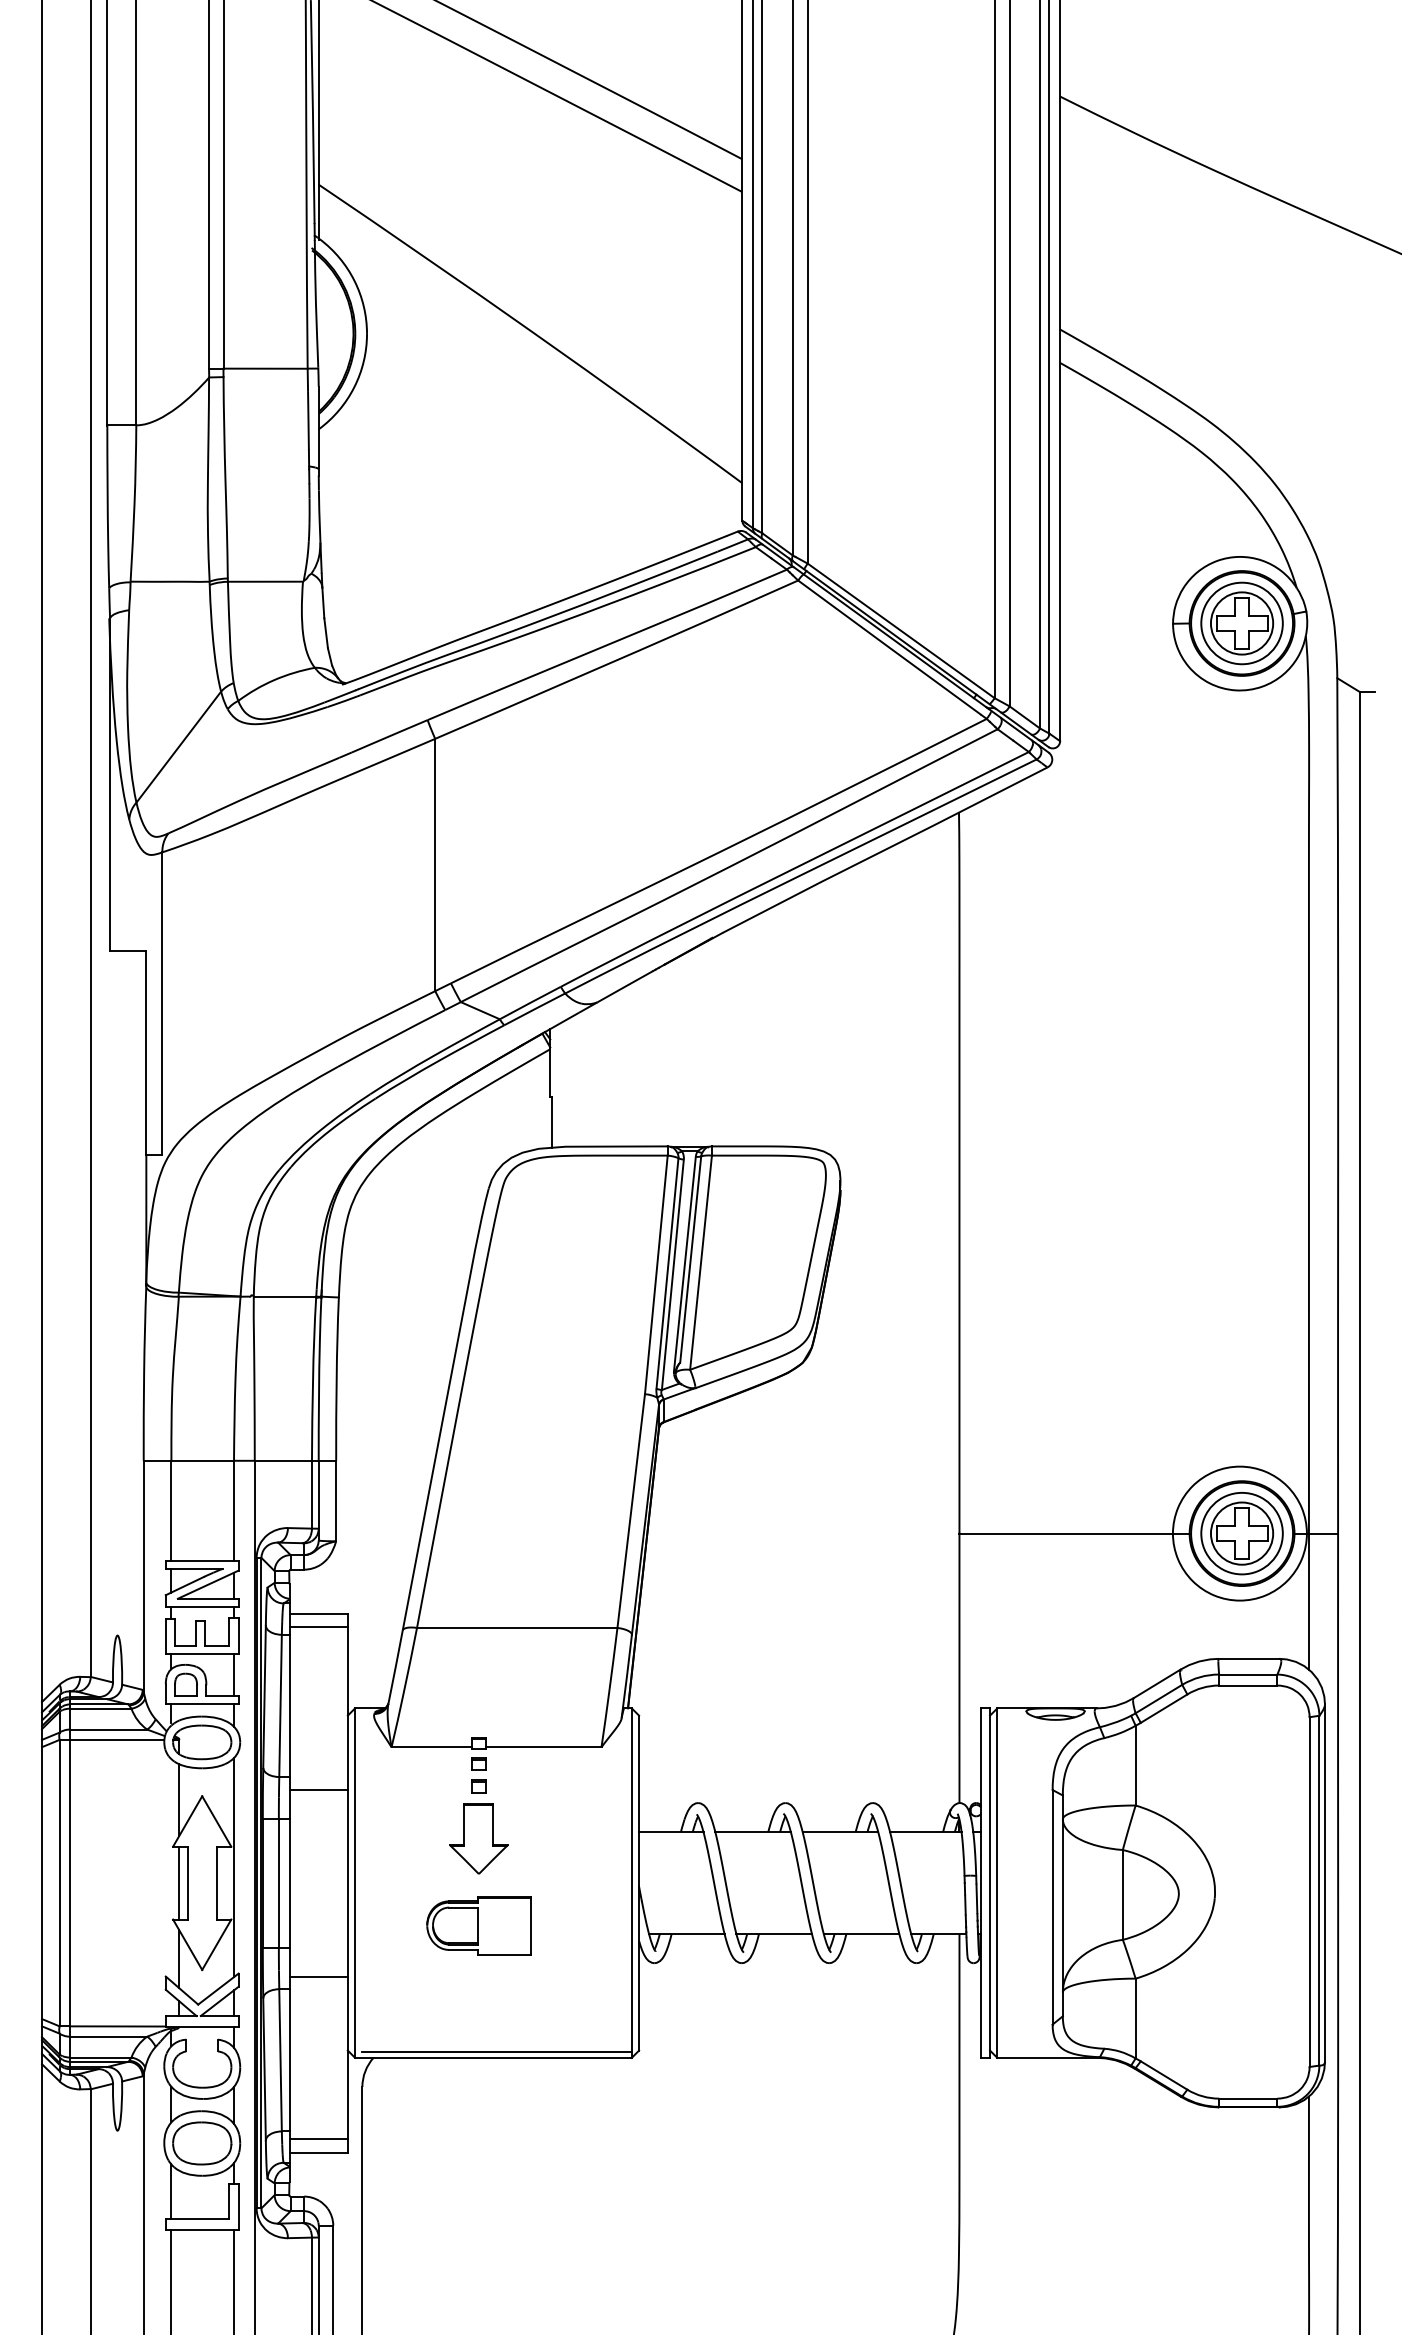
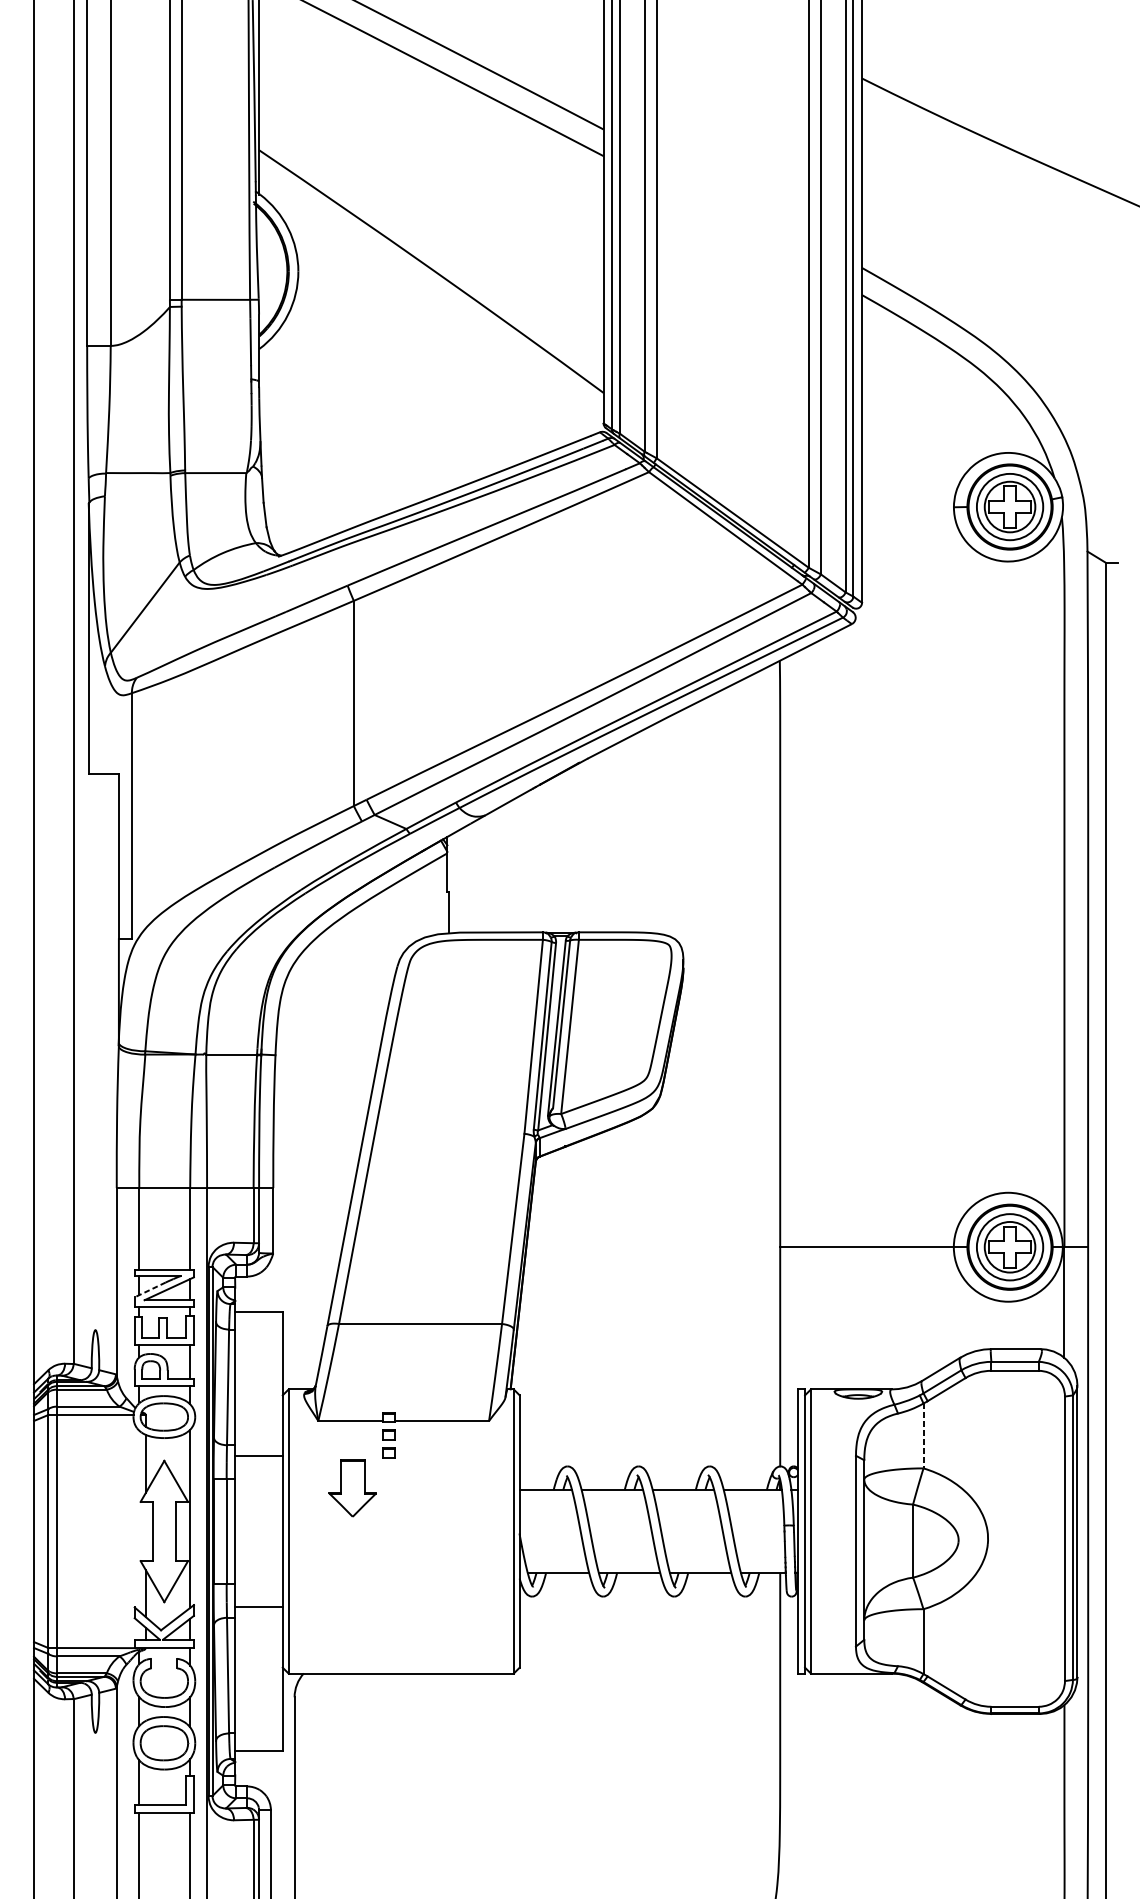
line: (184, 1586) -> (149, 1290), solid -> dashed
line: (318, 1627) -> (258, 1323), removed
line: (1135, 1765) -> (923, 1435), solid -> dashed
part: (478, 1838) -> (352, 1487), moved
line: (179, 1882) -> (145, 1531), removed
part: (478, 1925) -> (389, 1565), removed
line: (496, 2051) -> (403, 1668), removed
line: (318, 2138) -> (258, 1739), removed

